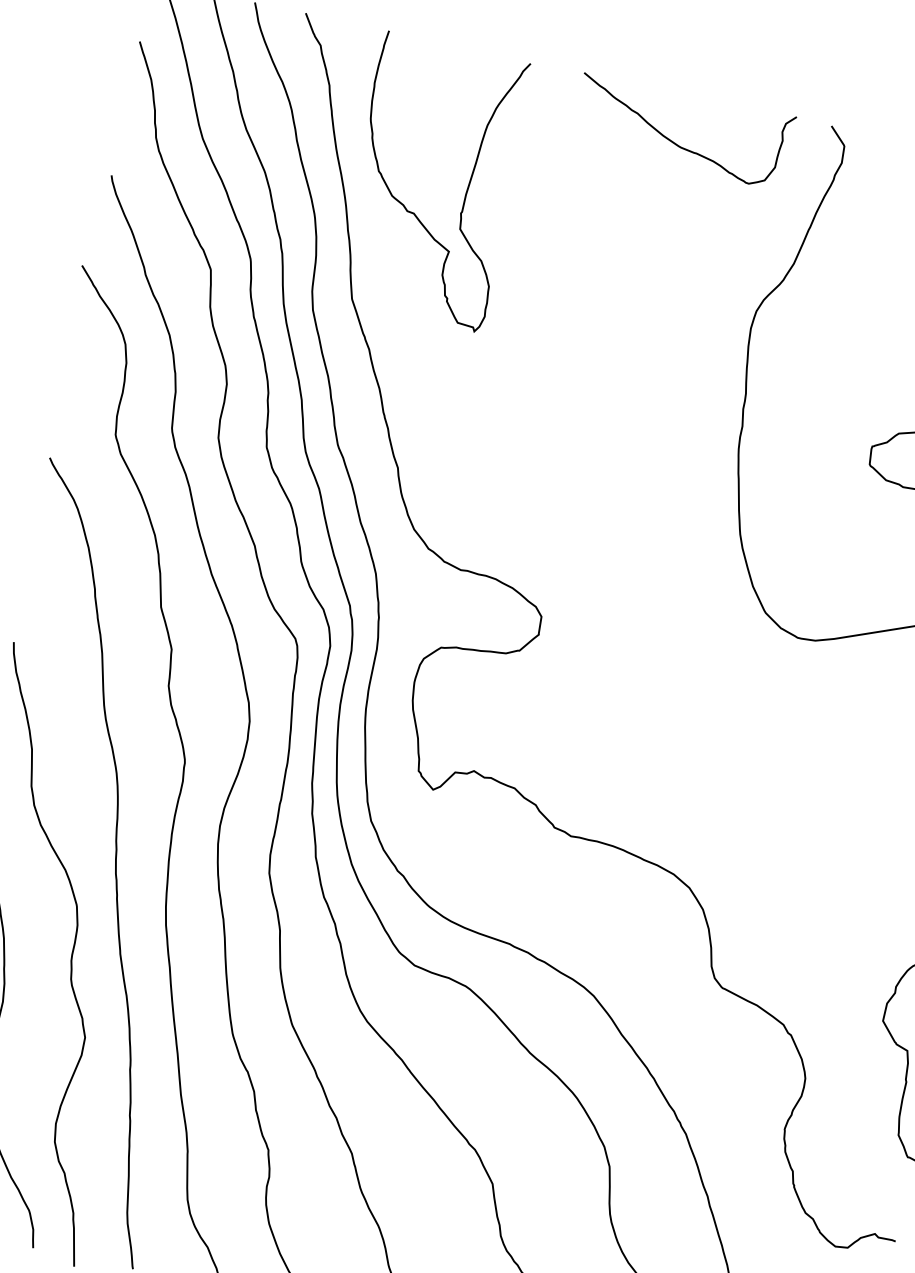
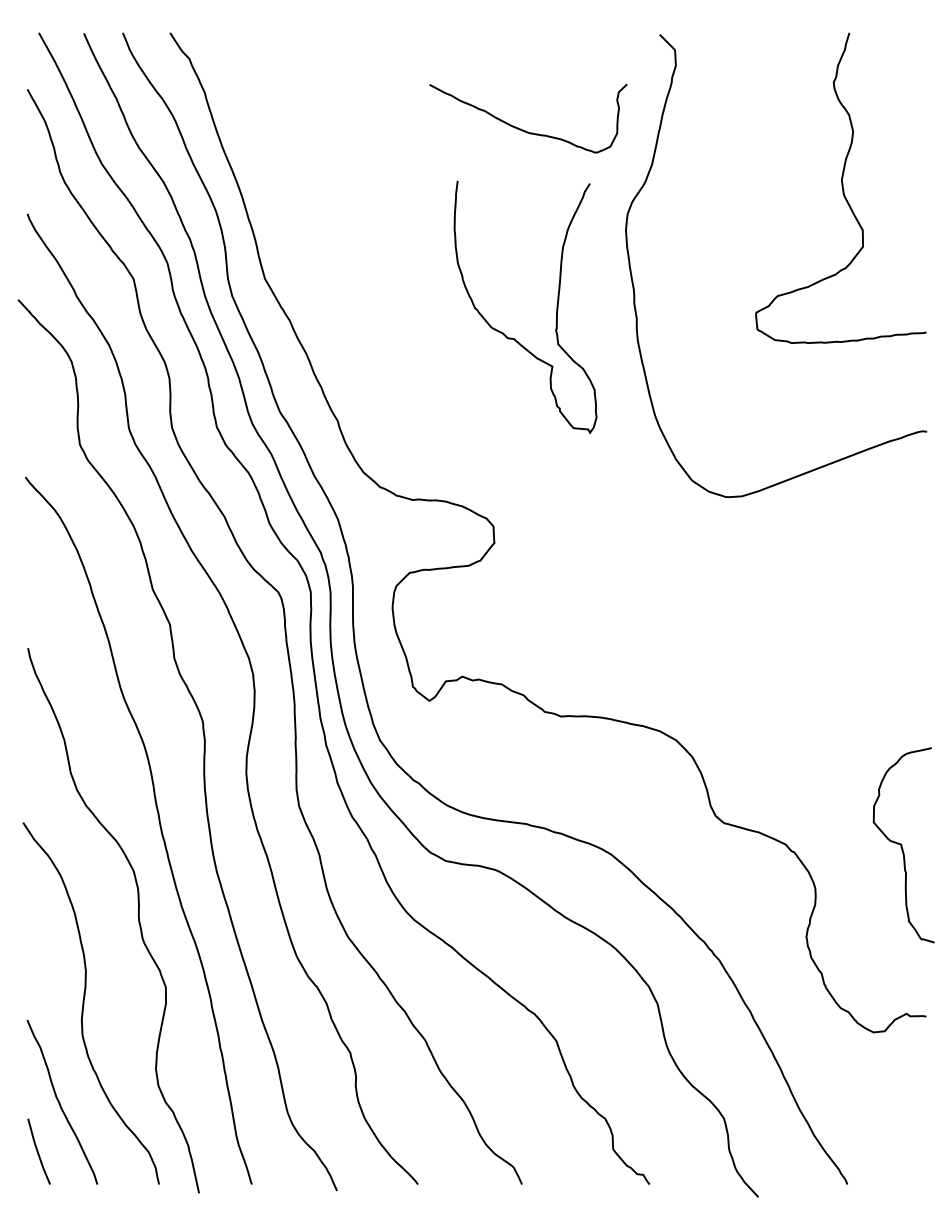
curve: (675, 142) -> (523, 129), moved
curve: (466, 189) -> (556, 307), moved

